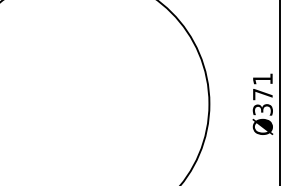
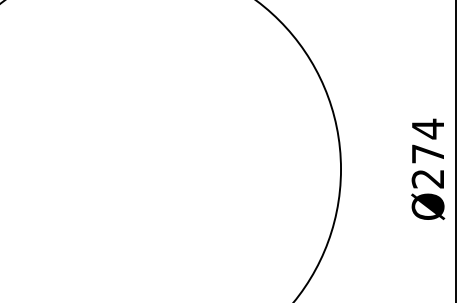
text: (262, 93) -> (427, 152), Ø371 -> Ø274

